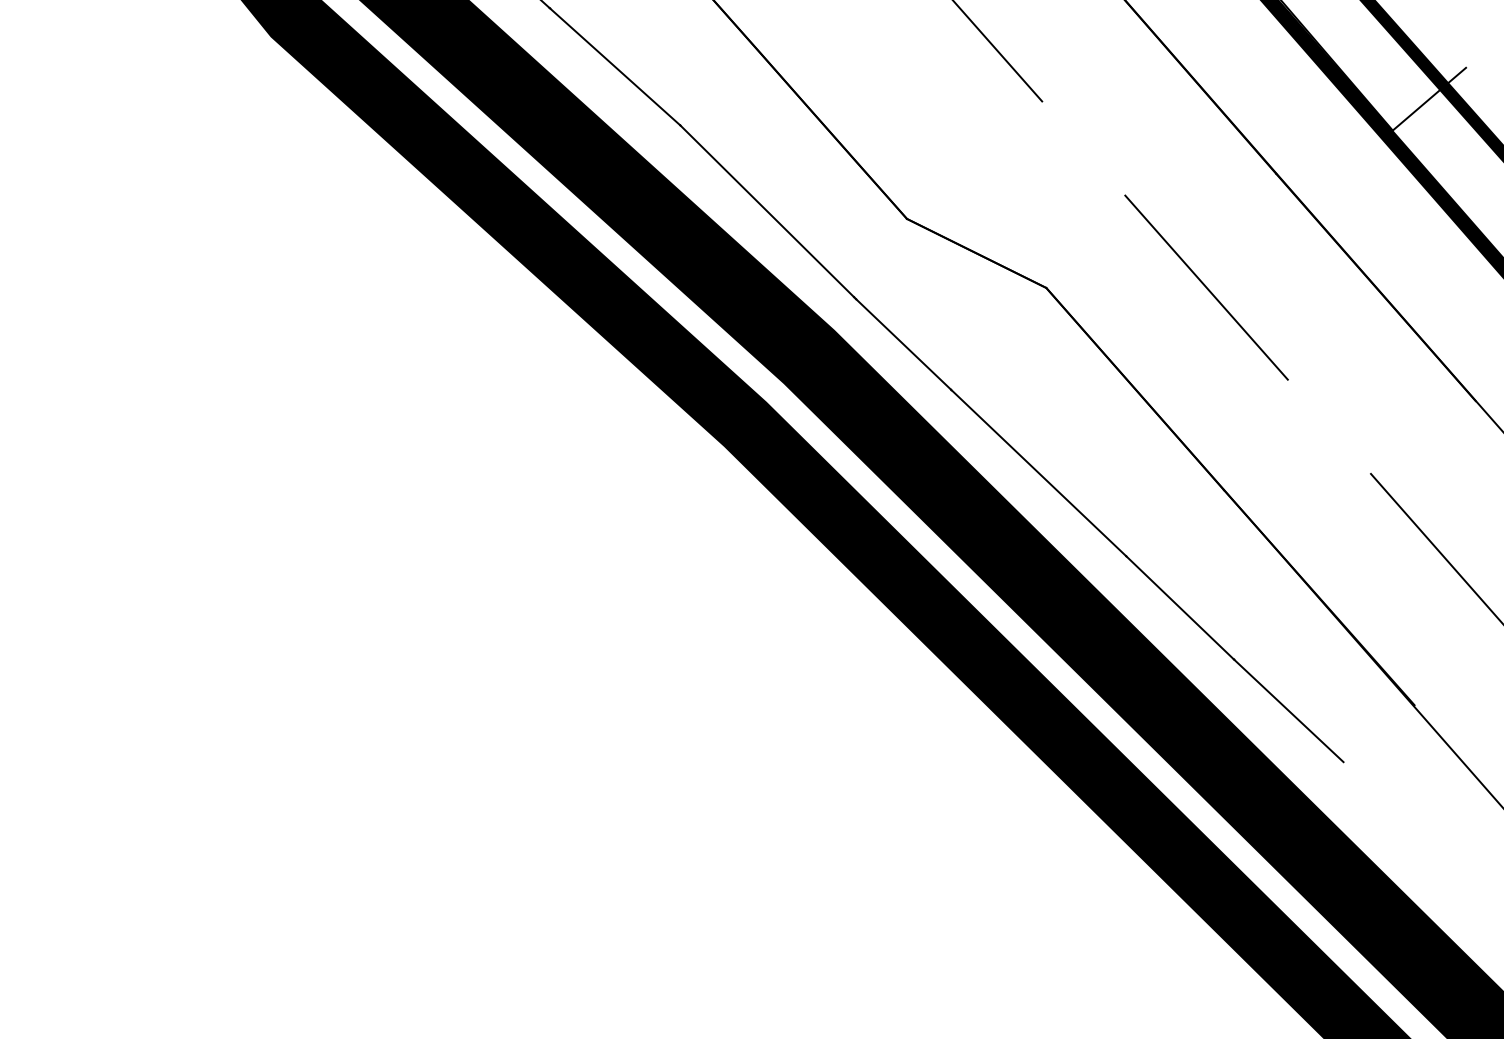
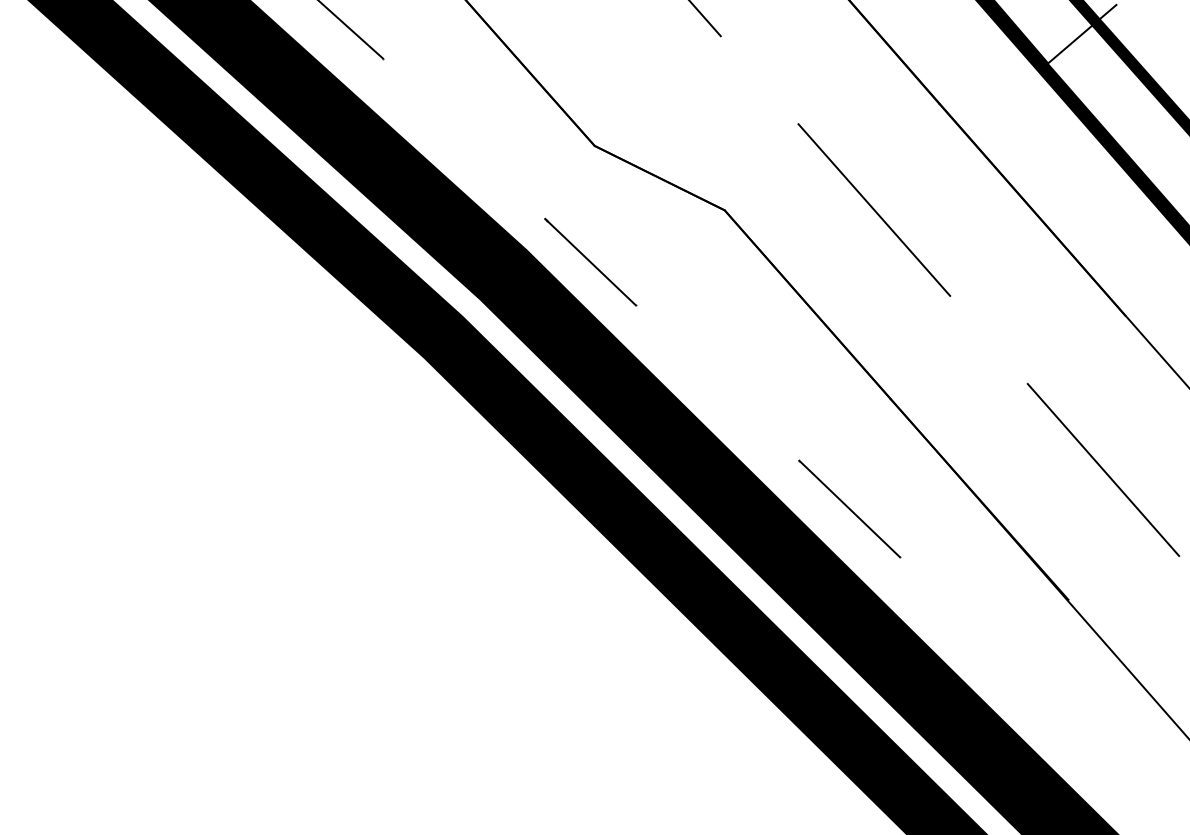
line: (767, 211) -> (464, 138), removed
line: (1038, 472) -> (717, 382), removed
line: (1288, 710) -> (950, 604), removed

